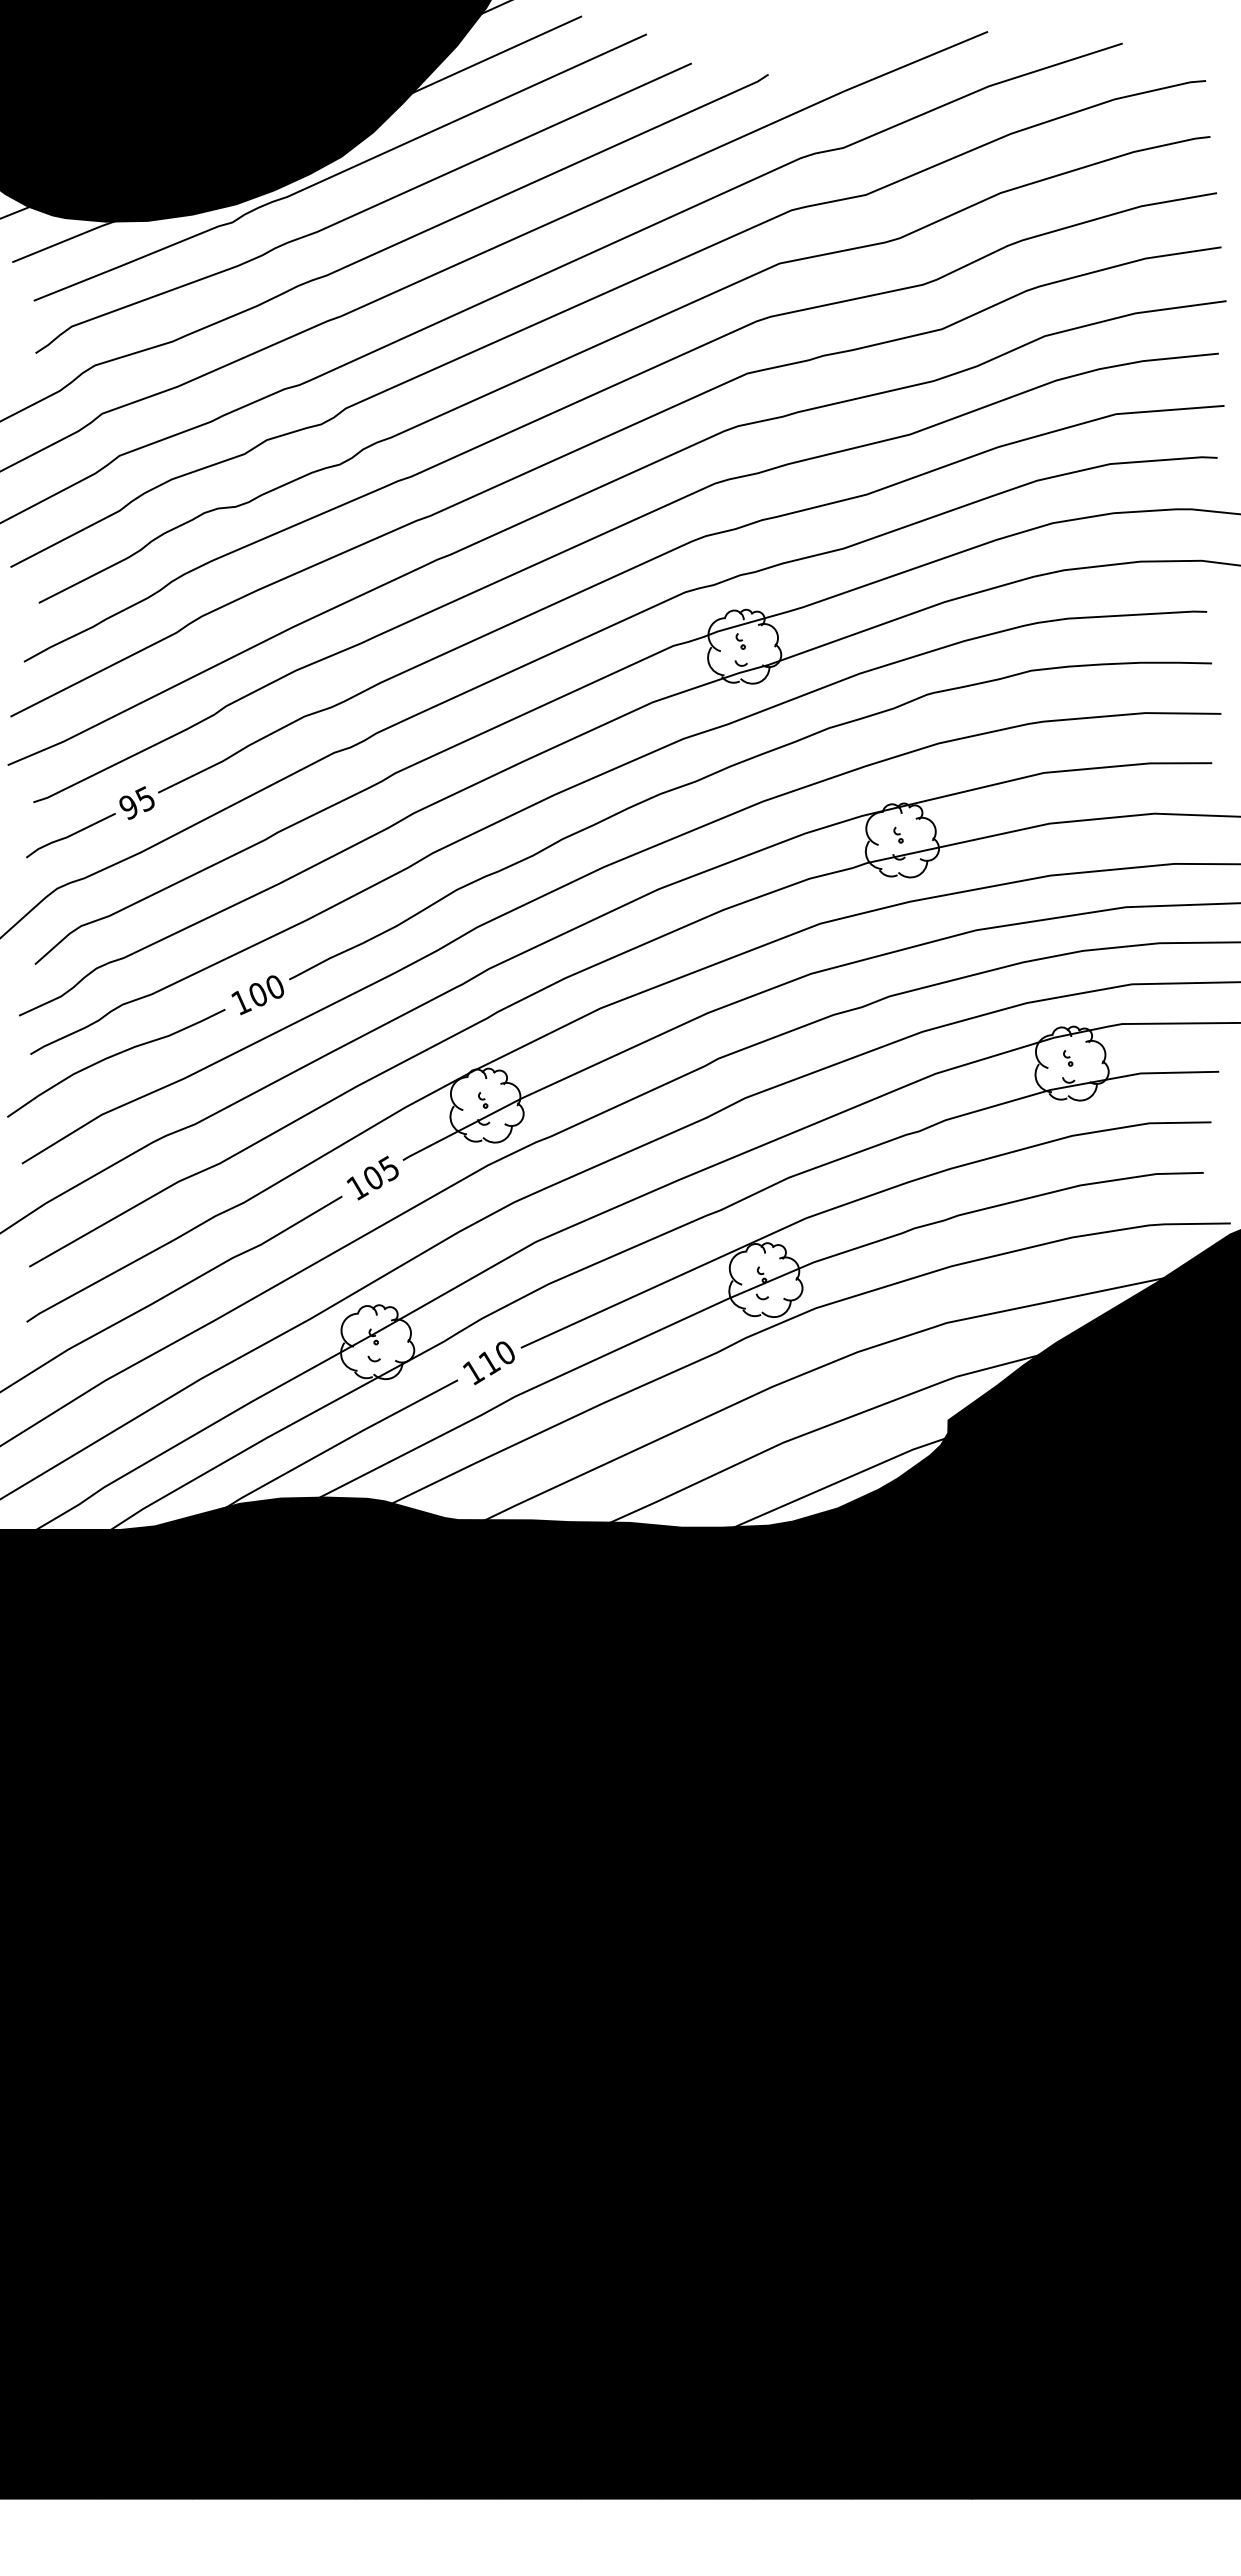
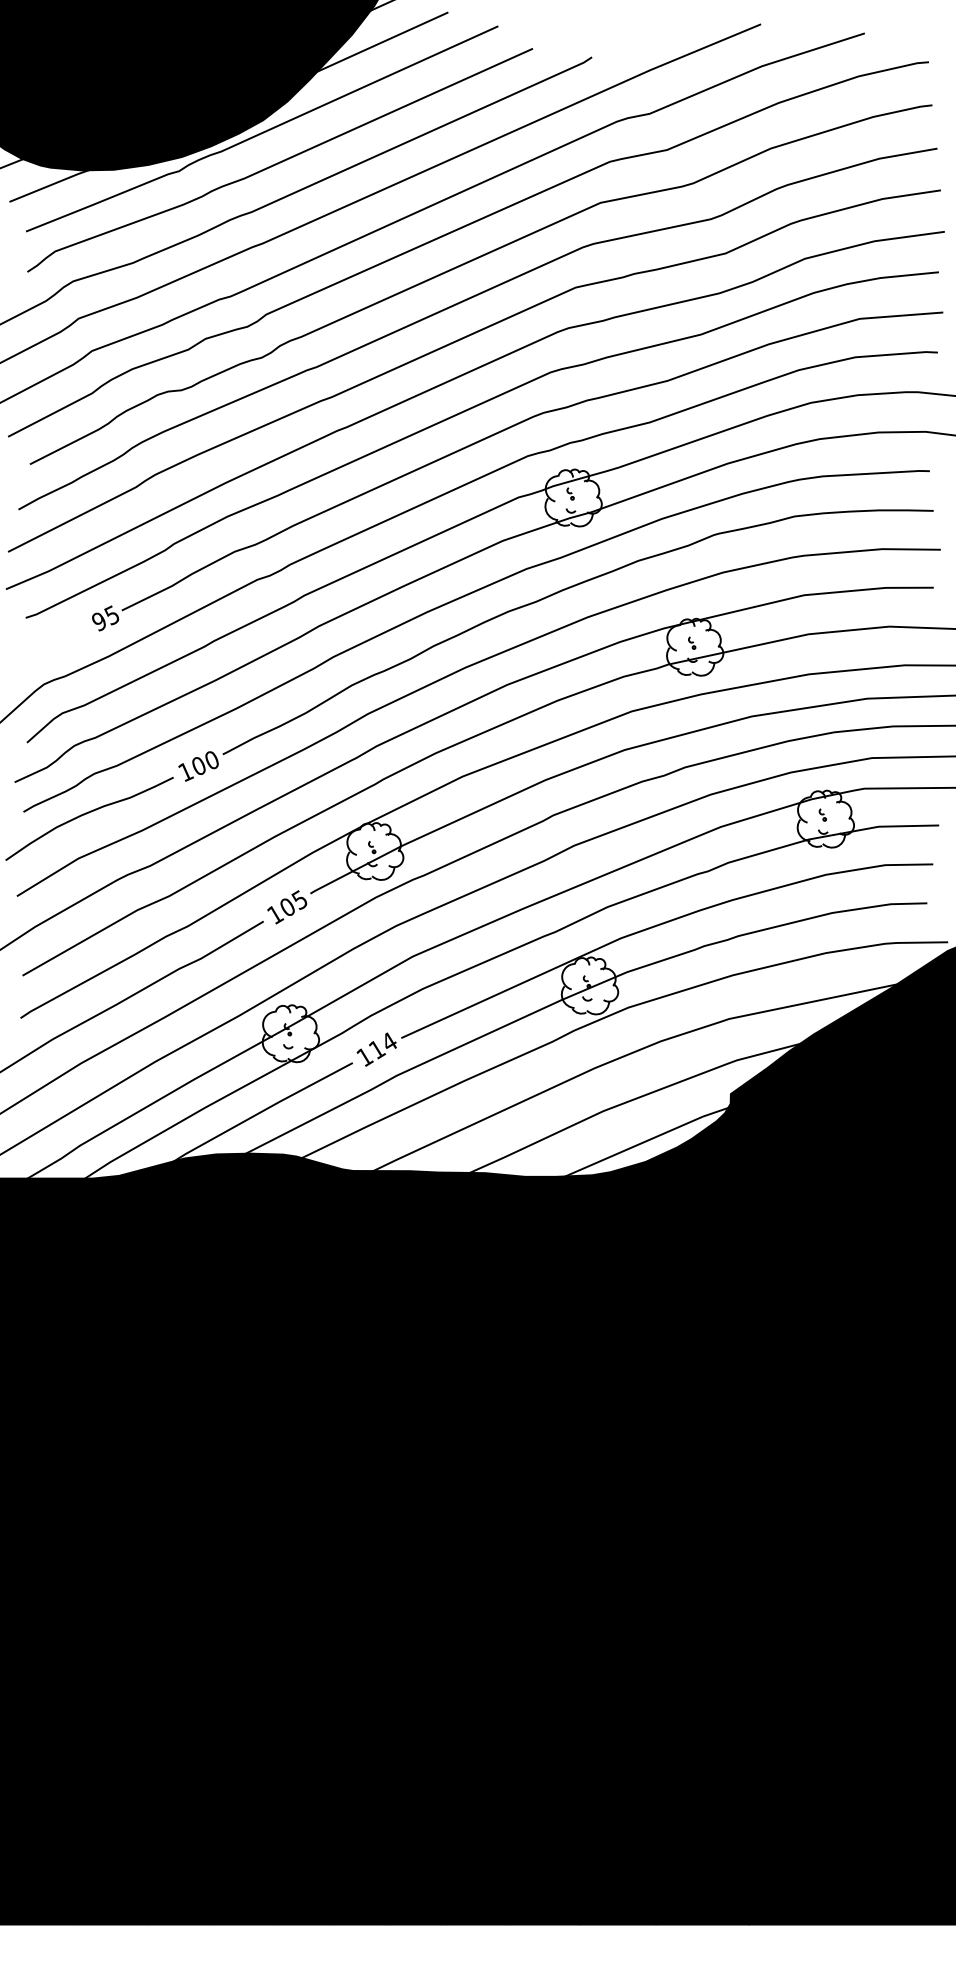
line: (70, 835) -> (54, 643), removed
text: (505, 1352) -> (389, 1041), 110 -> 114

